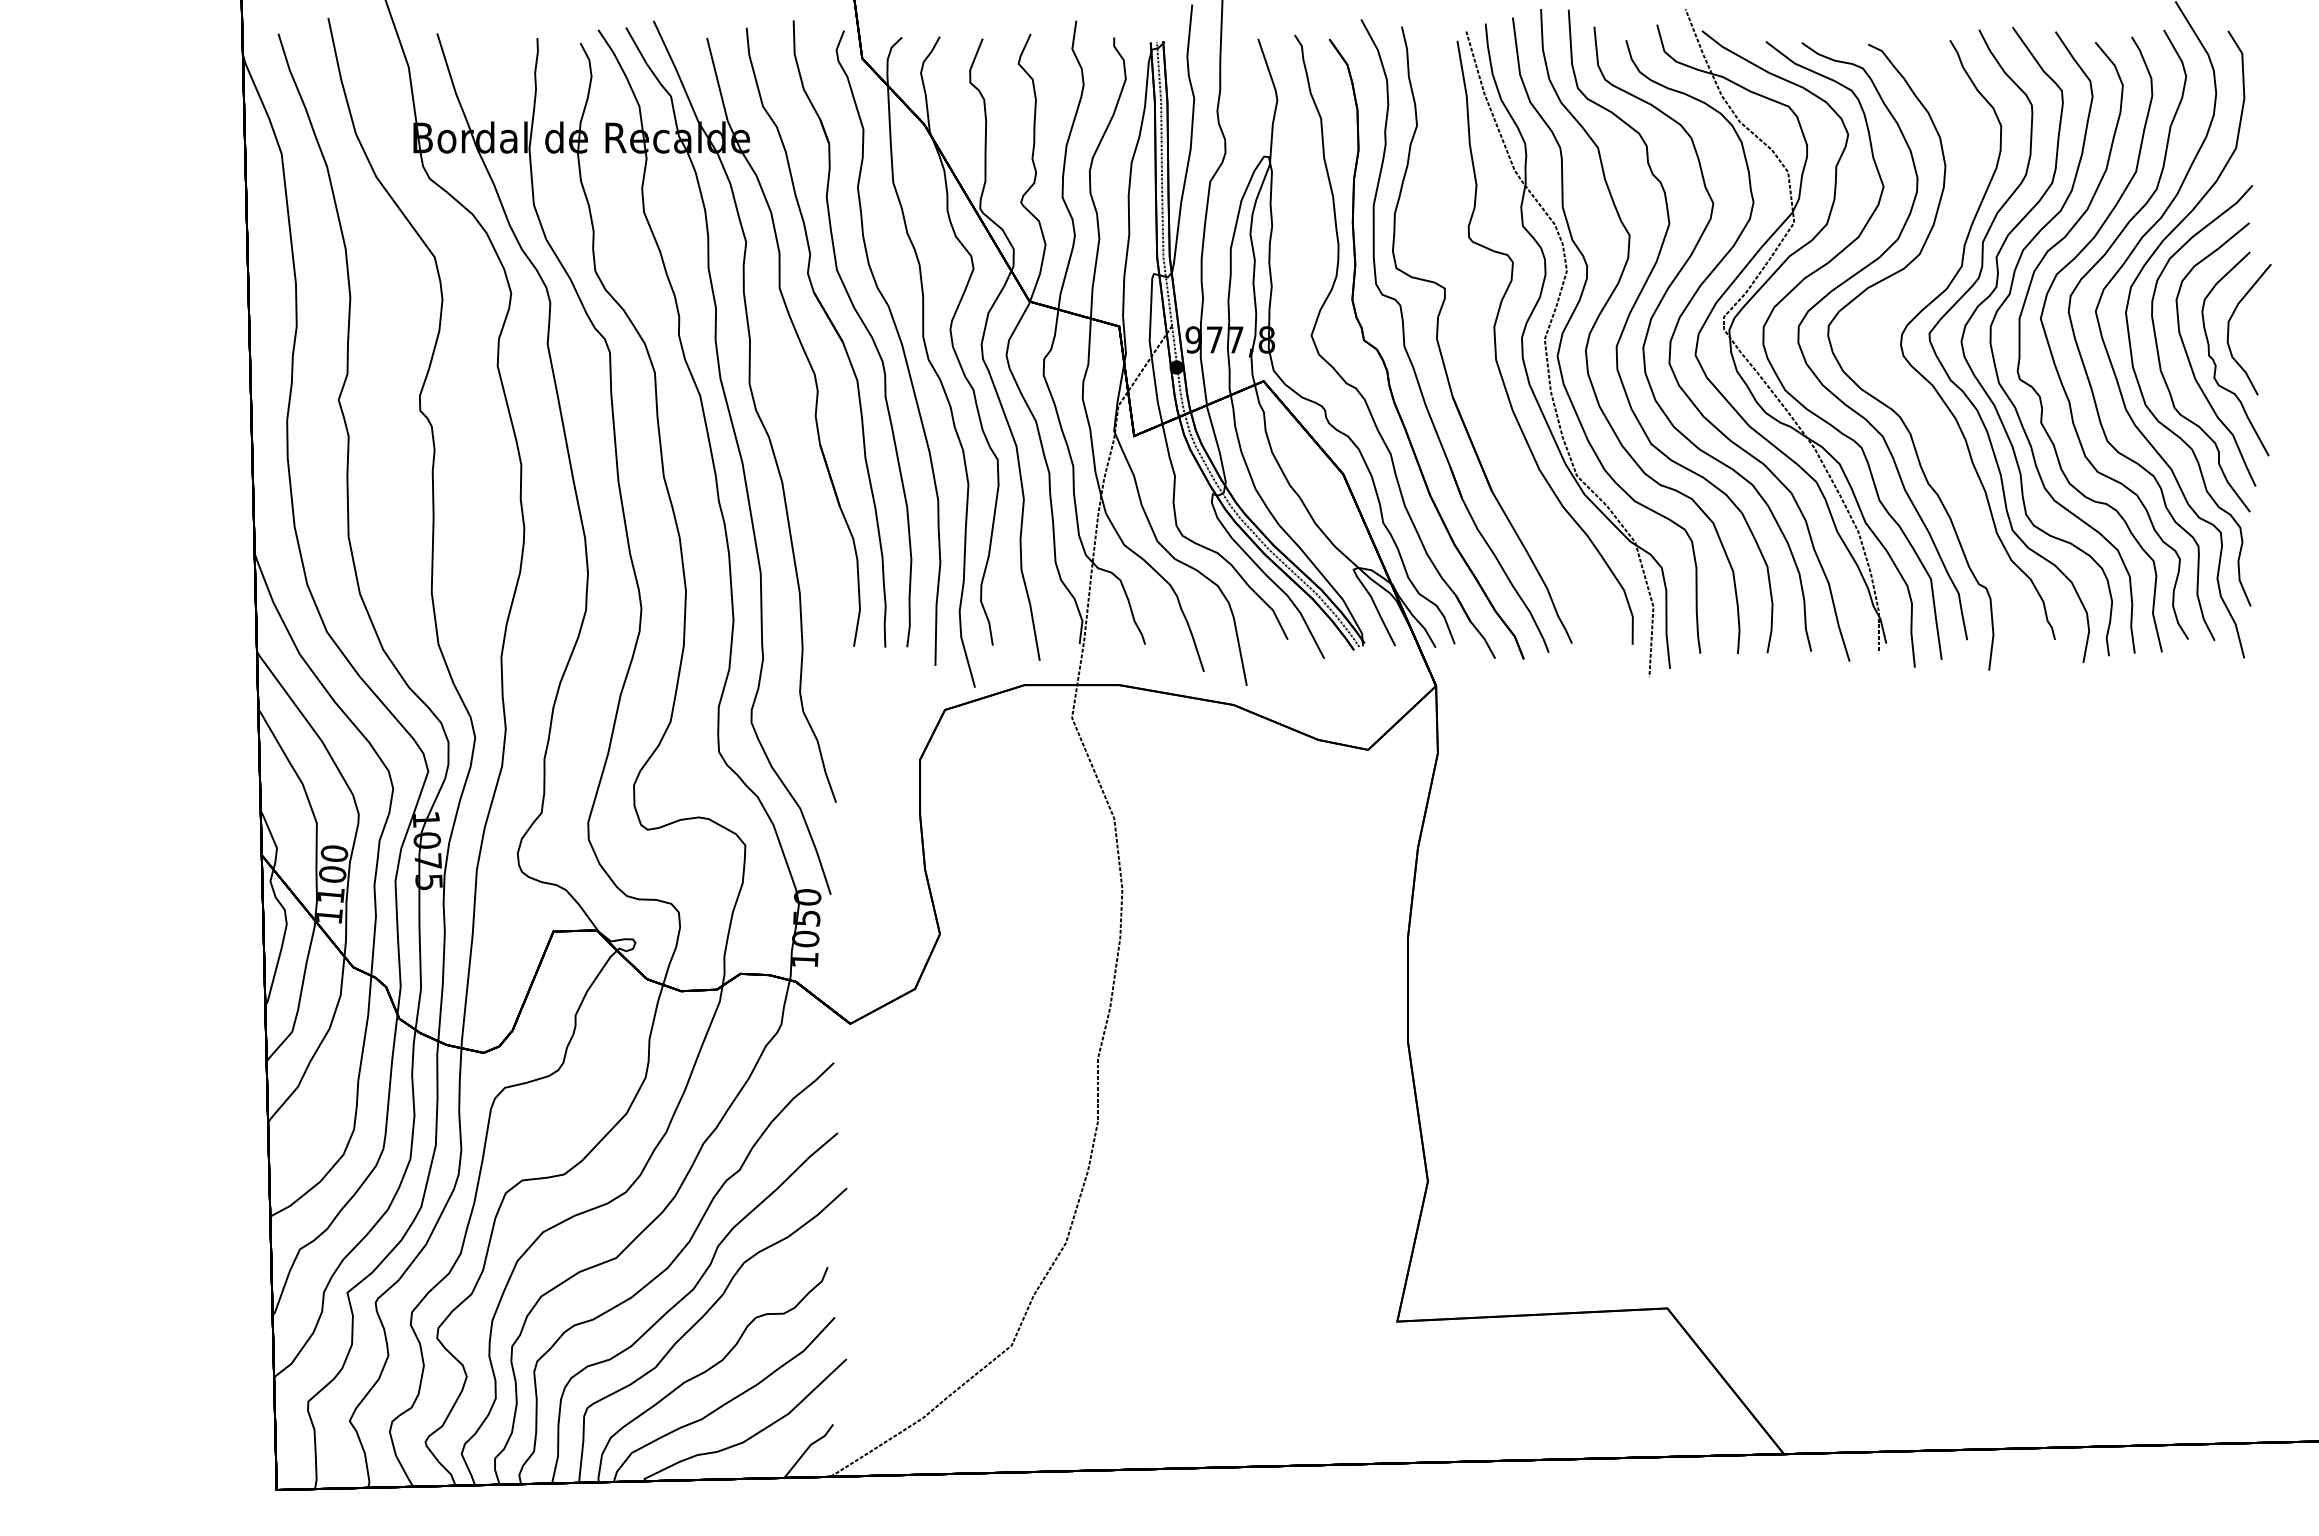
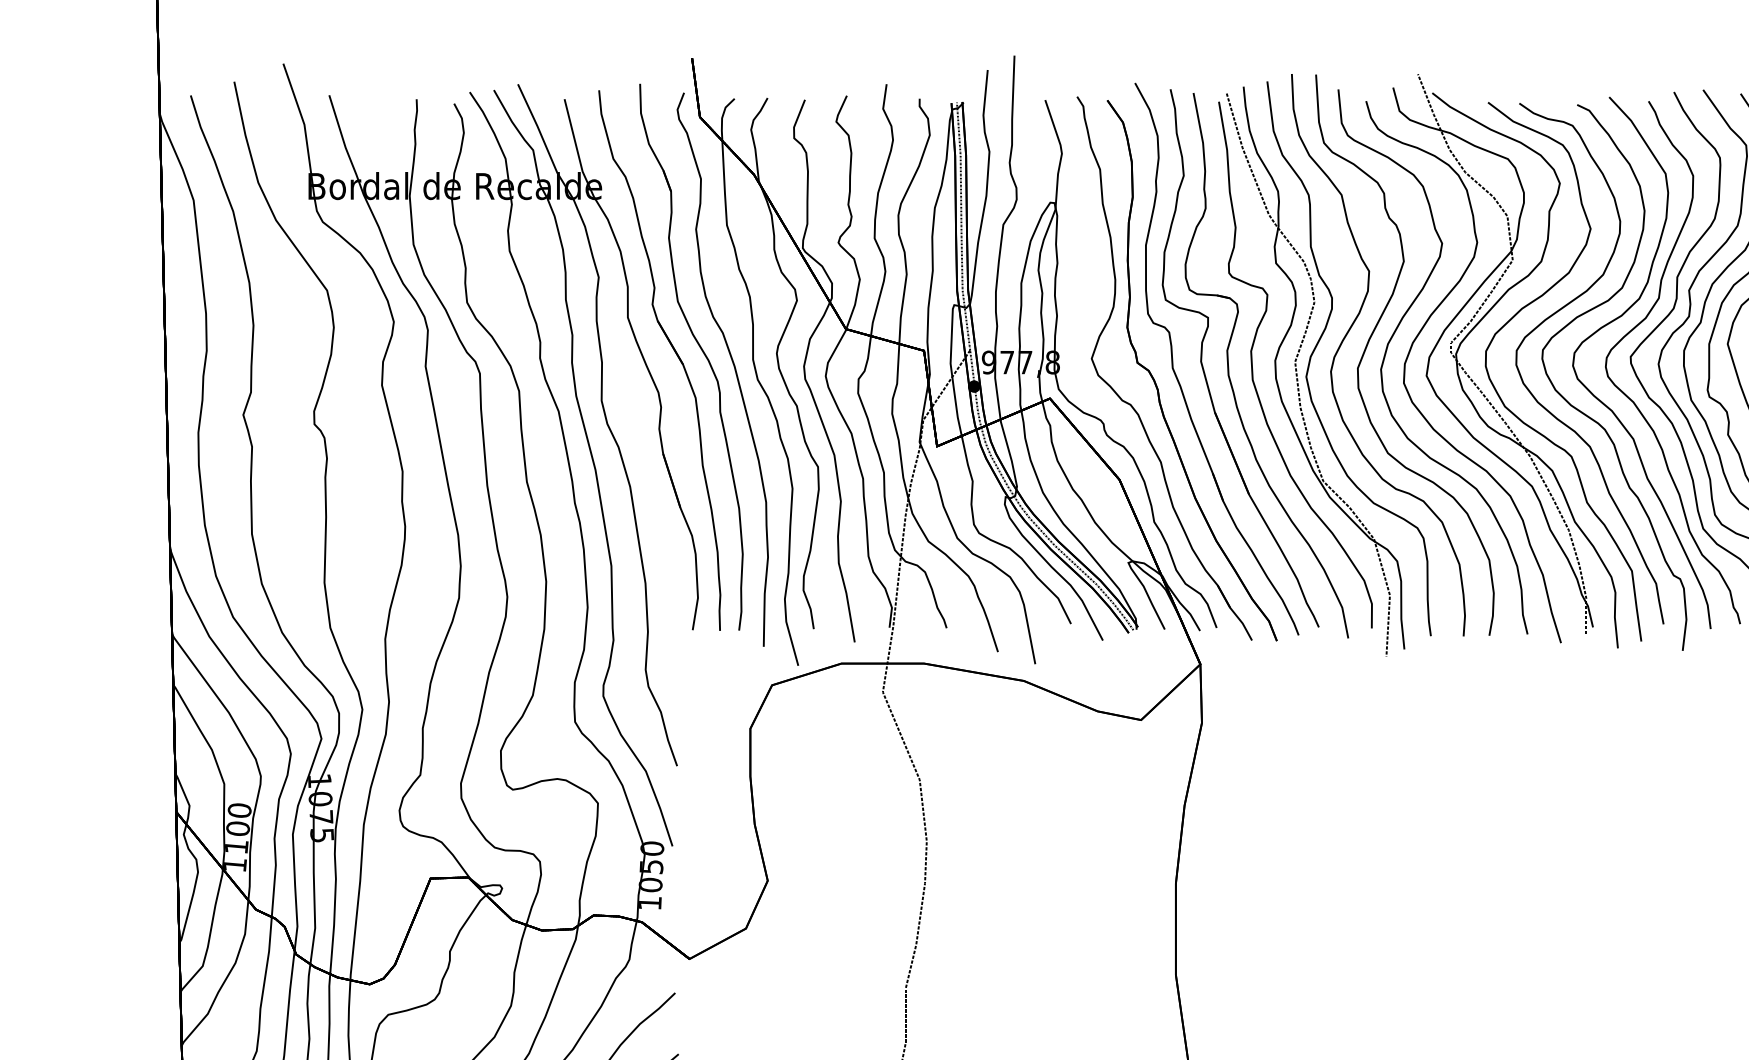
part: (1914, 290) -> (1617, 319), added
part: (1469, 349) -> (1229, 370), added

